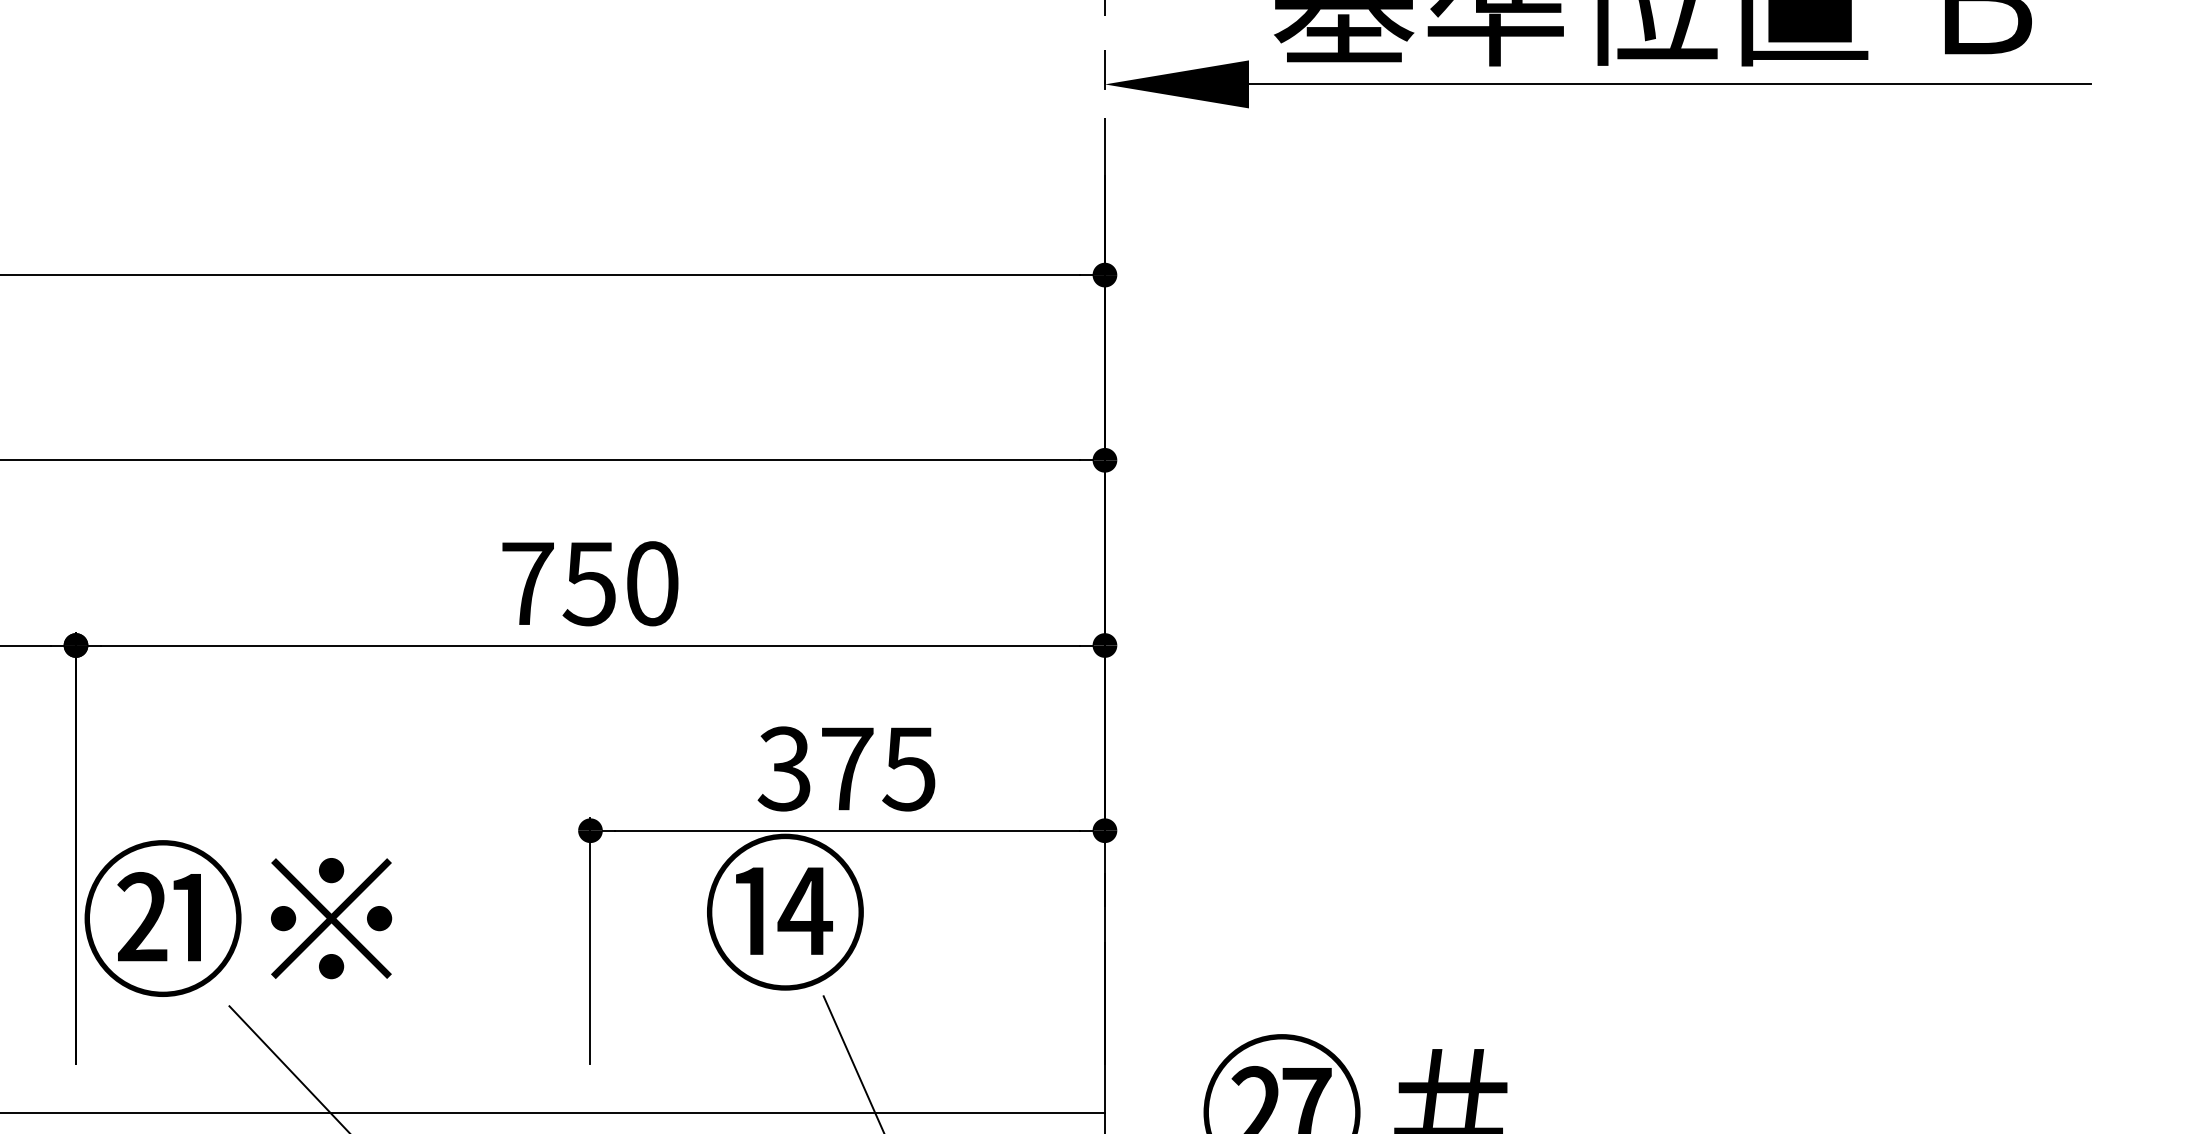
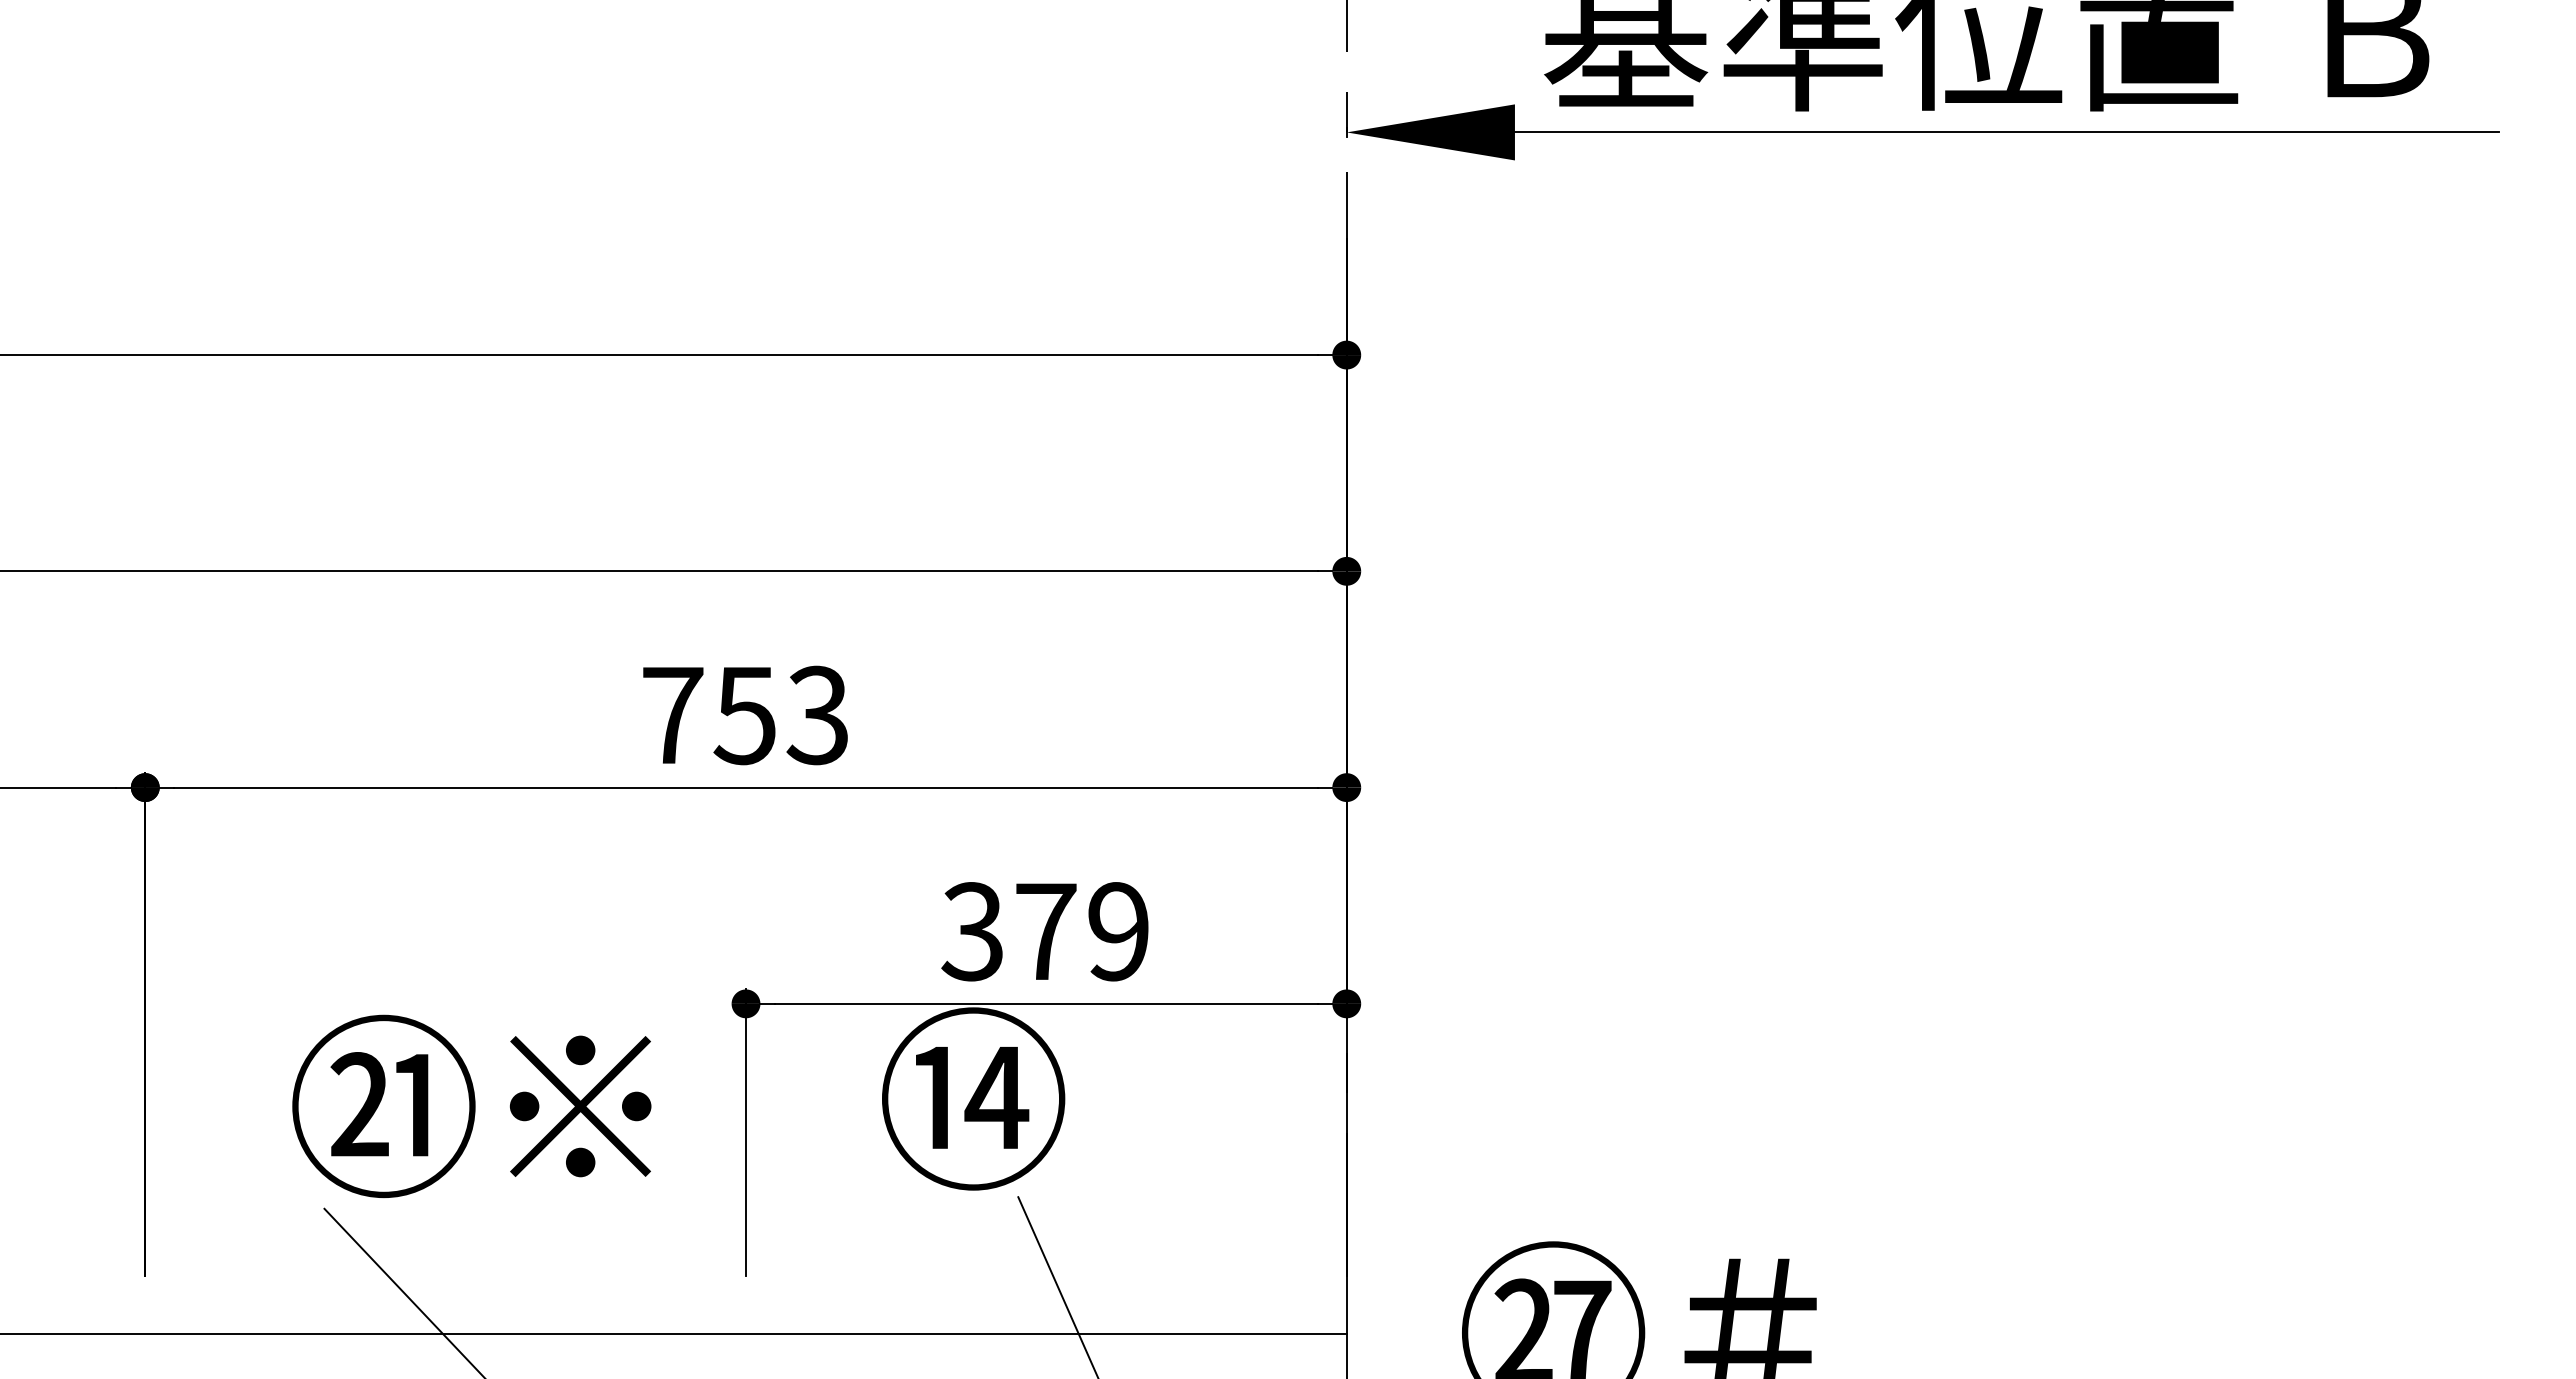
text: (651, 583) -> (817, 715), 750 -> 753
text: (908, 768) -> (1117, 931), 375 -> 379
text: (238, 918) -> (471, 1106), moved

